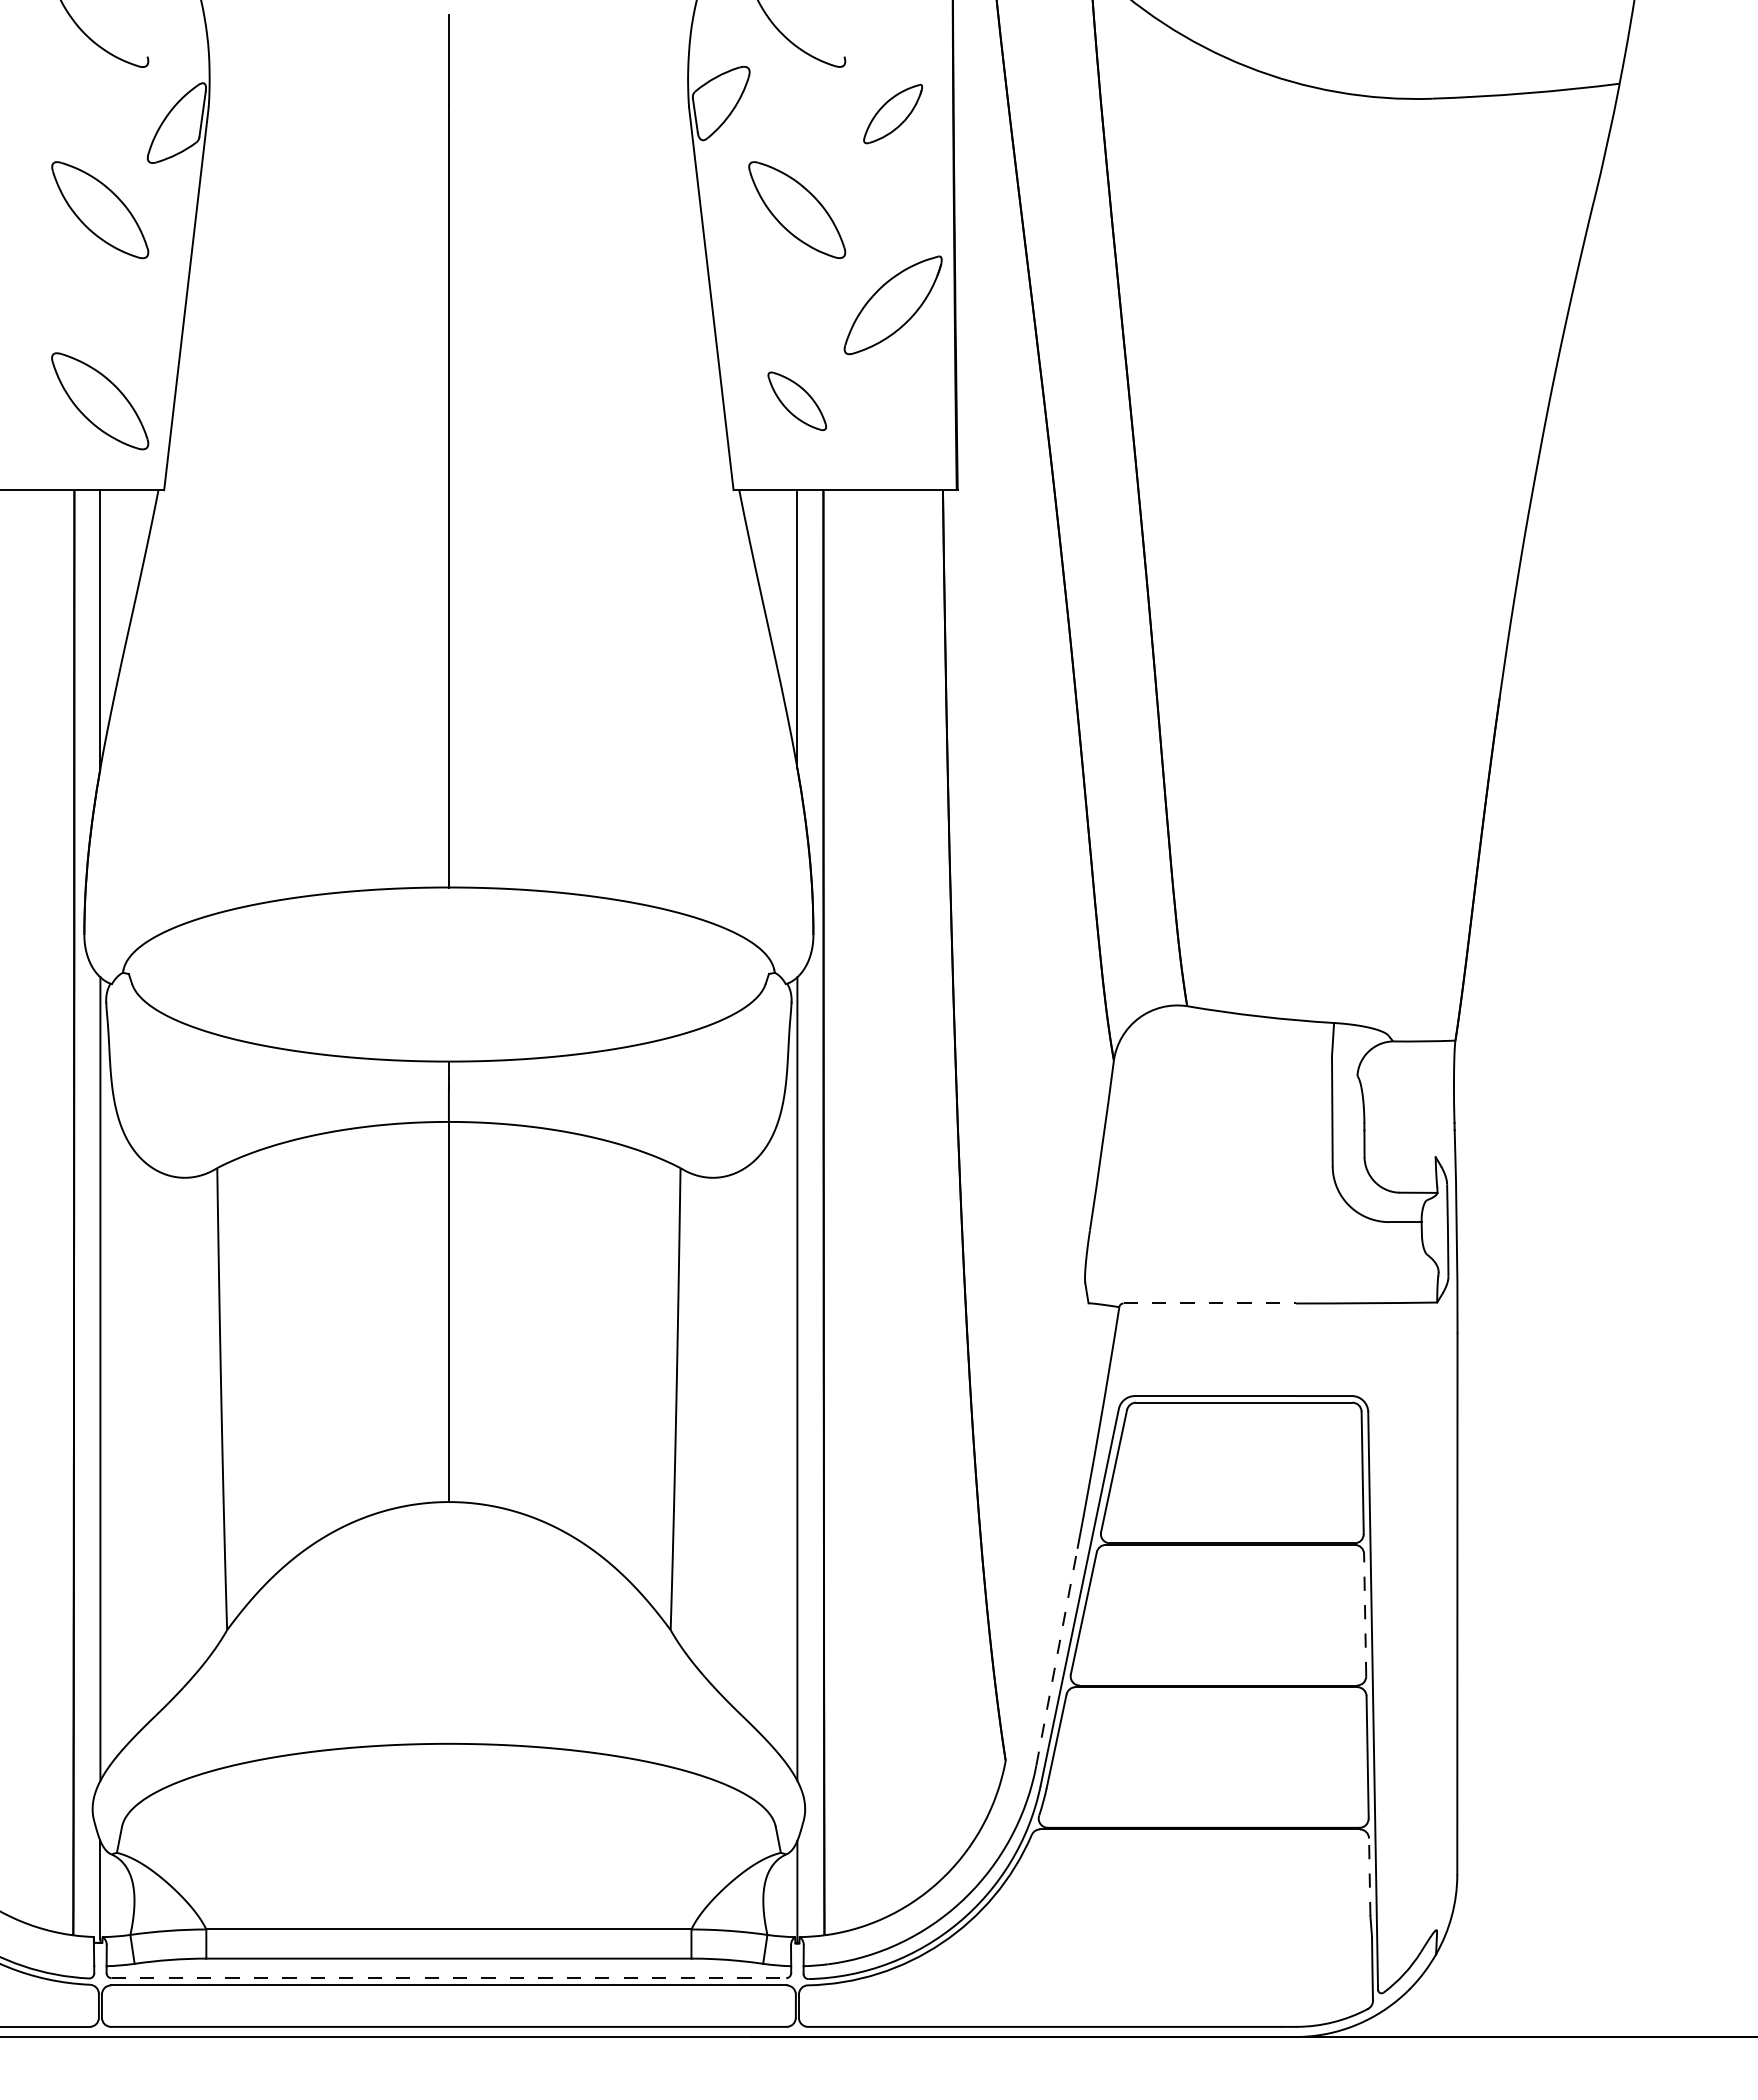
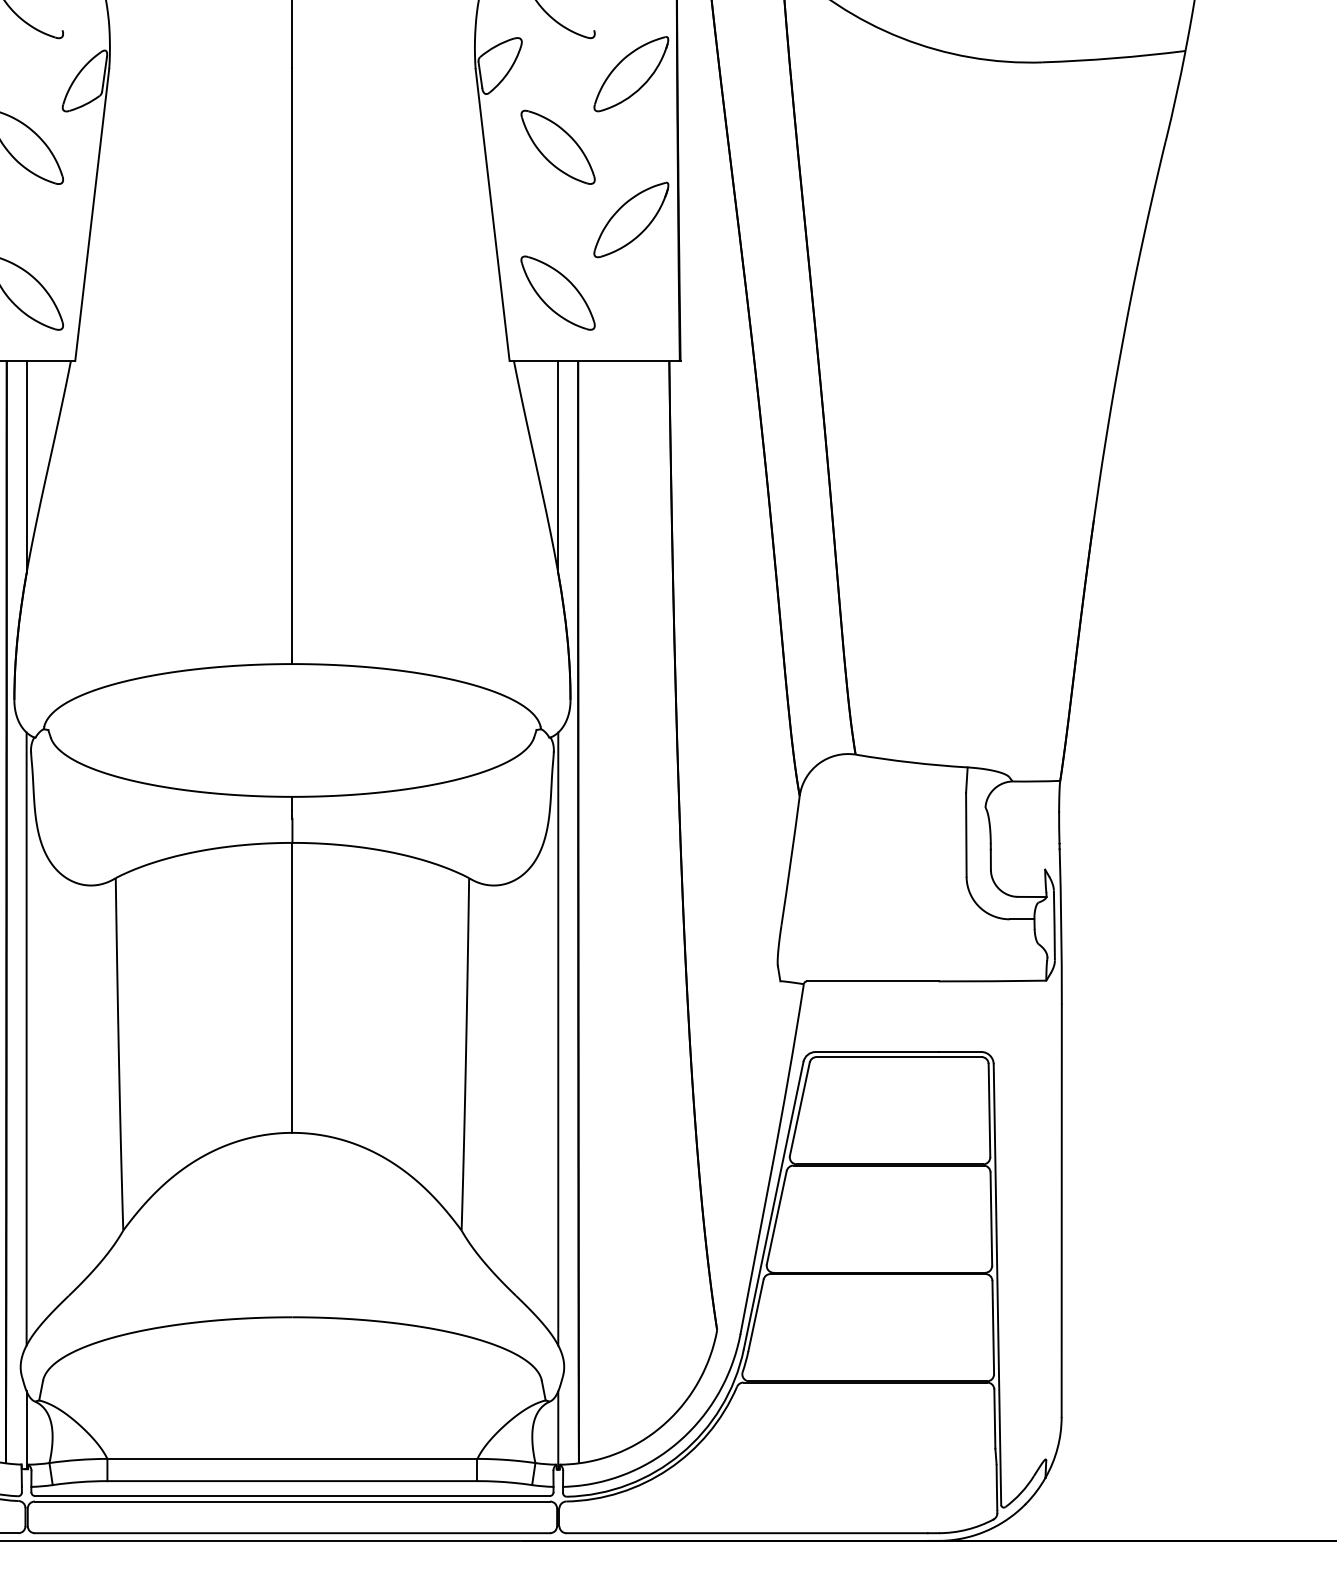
part: (892, 113) -> (630, 73), size x1.67
part: (797, 401) -> (558, 293), size x1.67
line: (1210, 1303) -> (873, 981), dashed -> solid
line: (1365, 1614) -> (991, 1218), dashed -> solid
line: (1057, 1656) -> (756, 1250), dashed -> solid
line: (1369, 1877) -> (994, 1419), dashed -> solid
line: (449, 1978) -> (292, 1496), dashed -> solid

